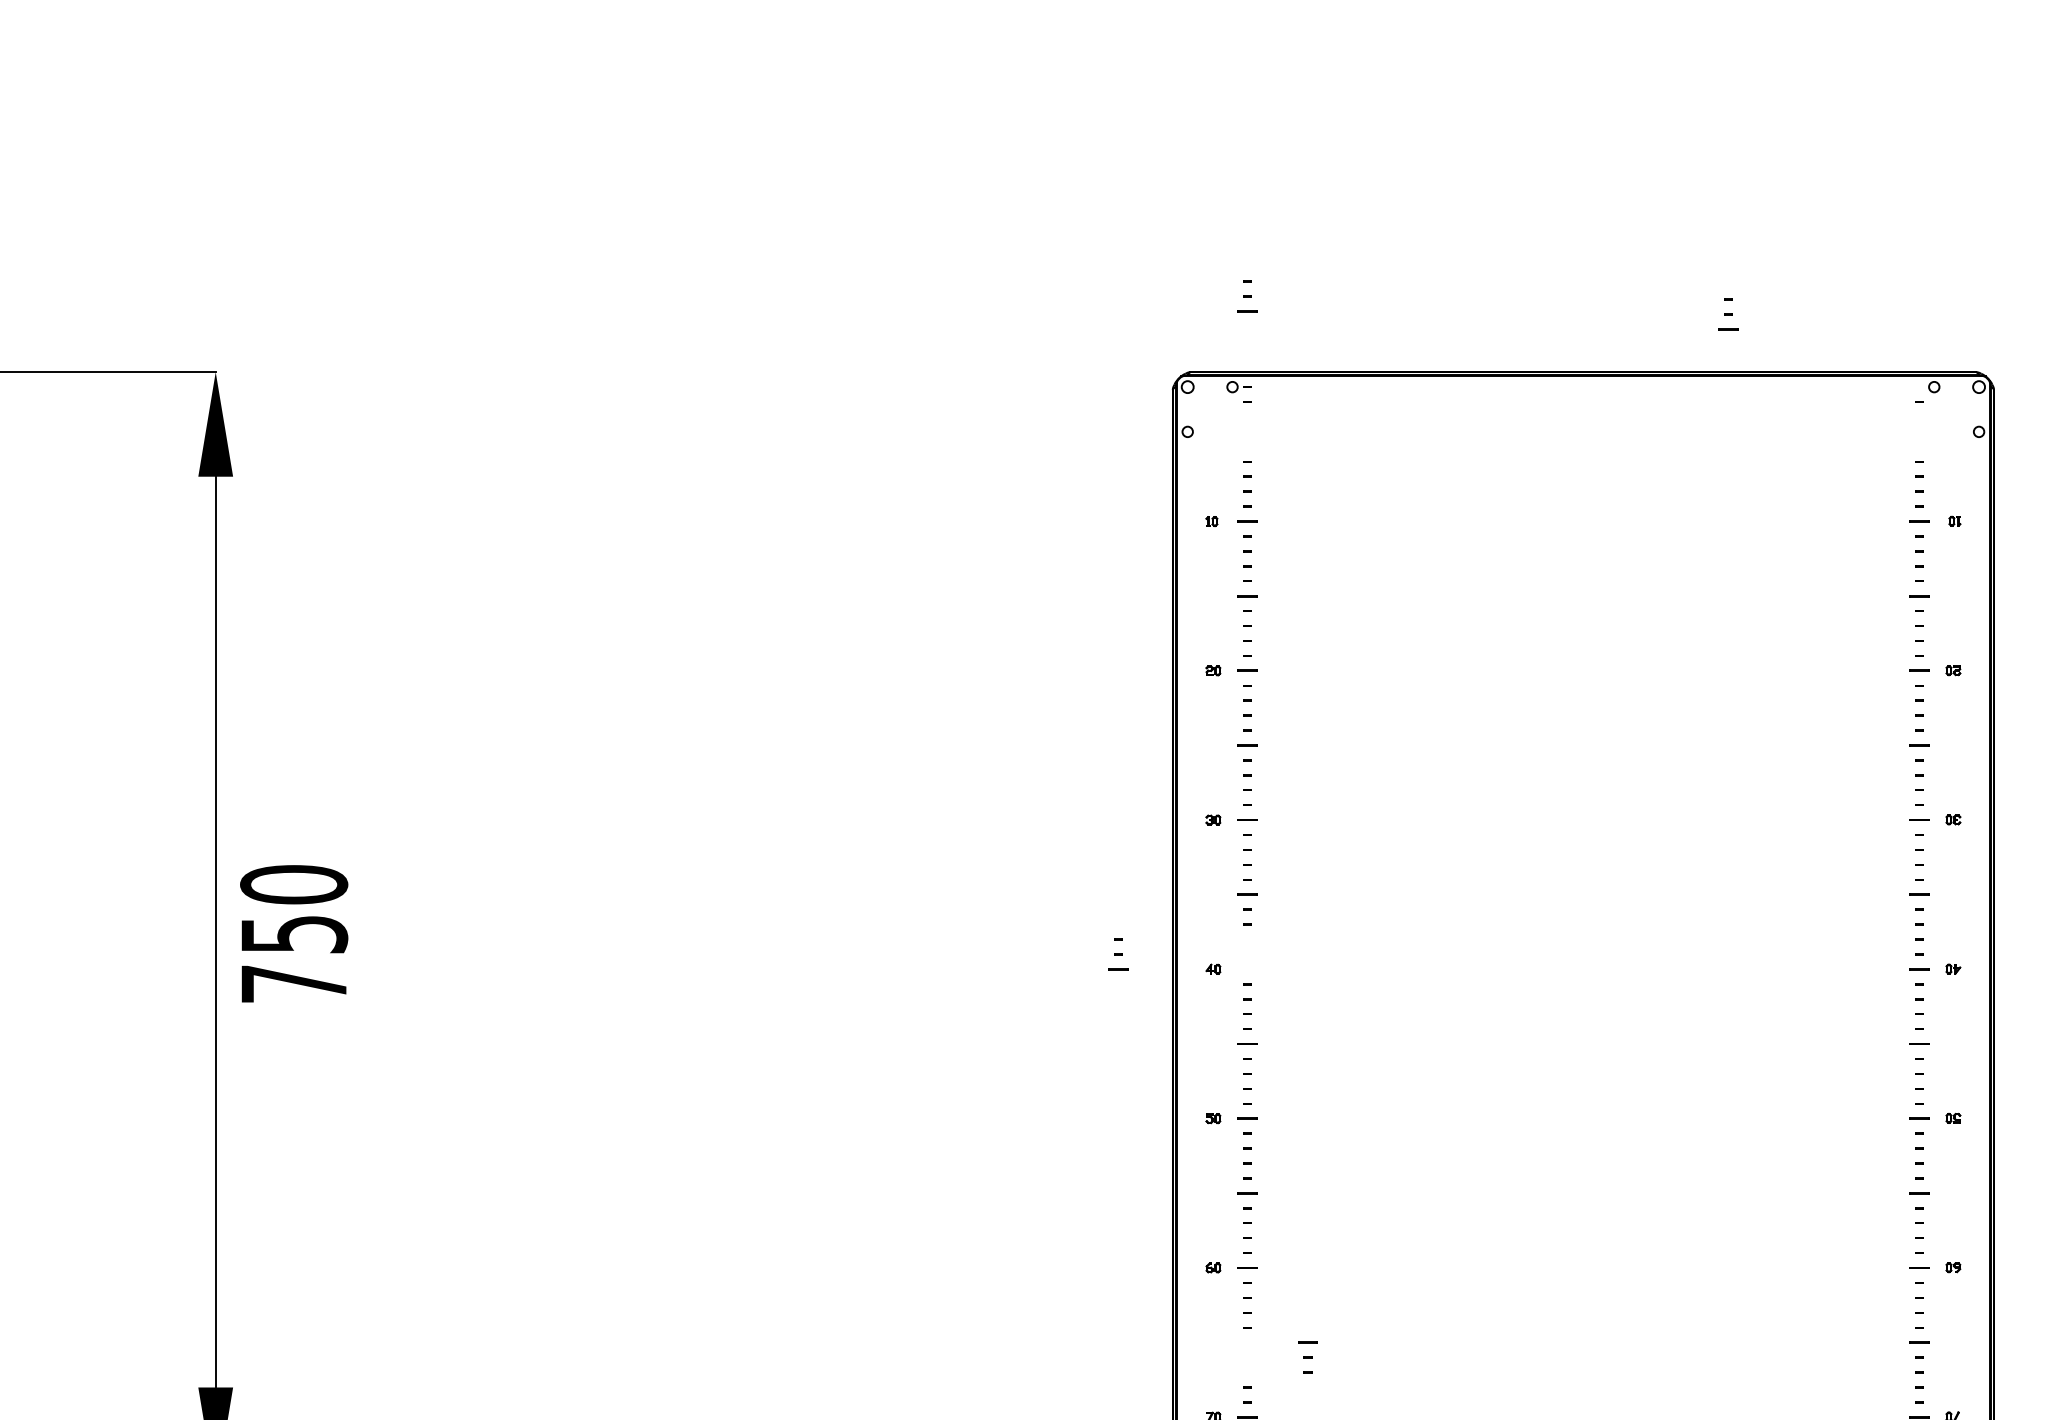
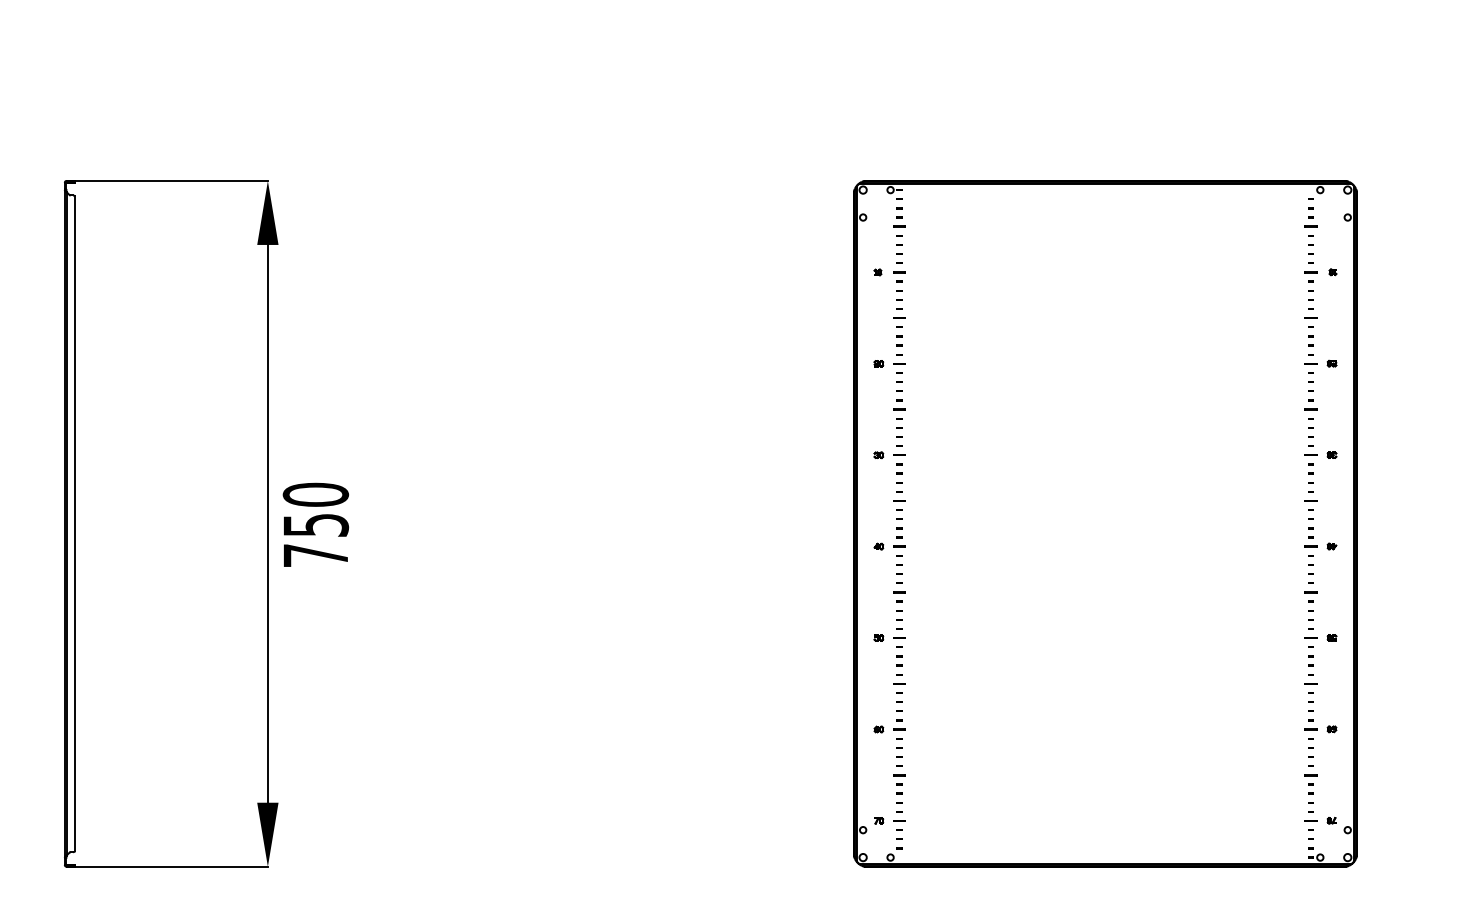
part: (1247, 296) -> (899, 217), moved
part: (1727, 314) -> (1310, 217), moved
part: (1118, 954) -> (899, 537), moved
part: (1307, 1357) -> (899, 784), moved

